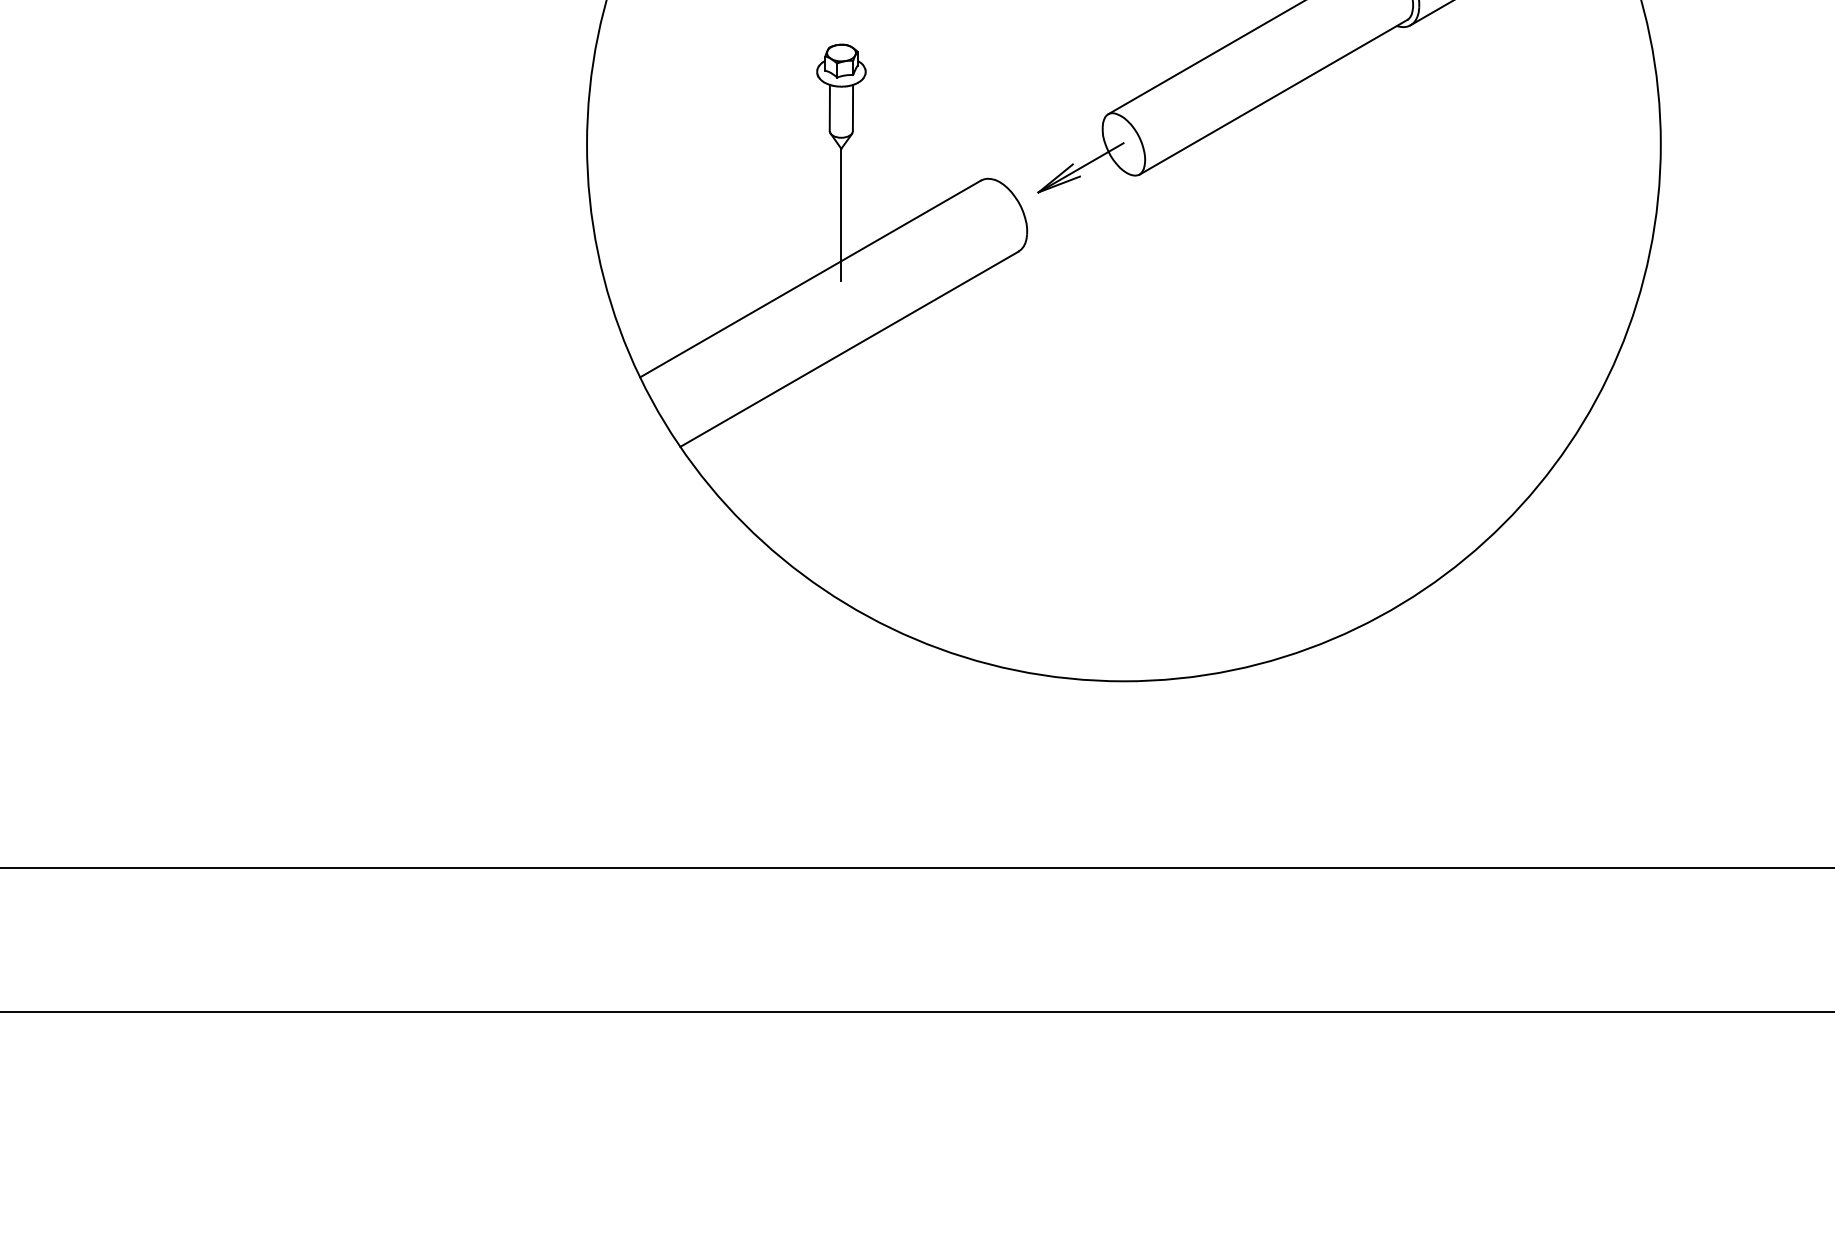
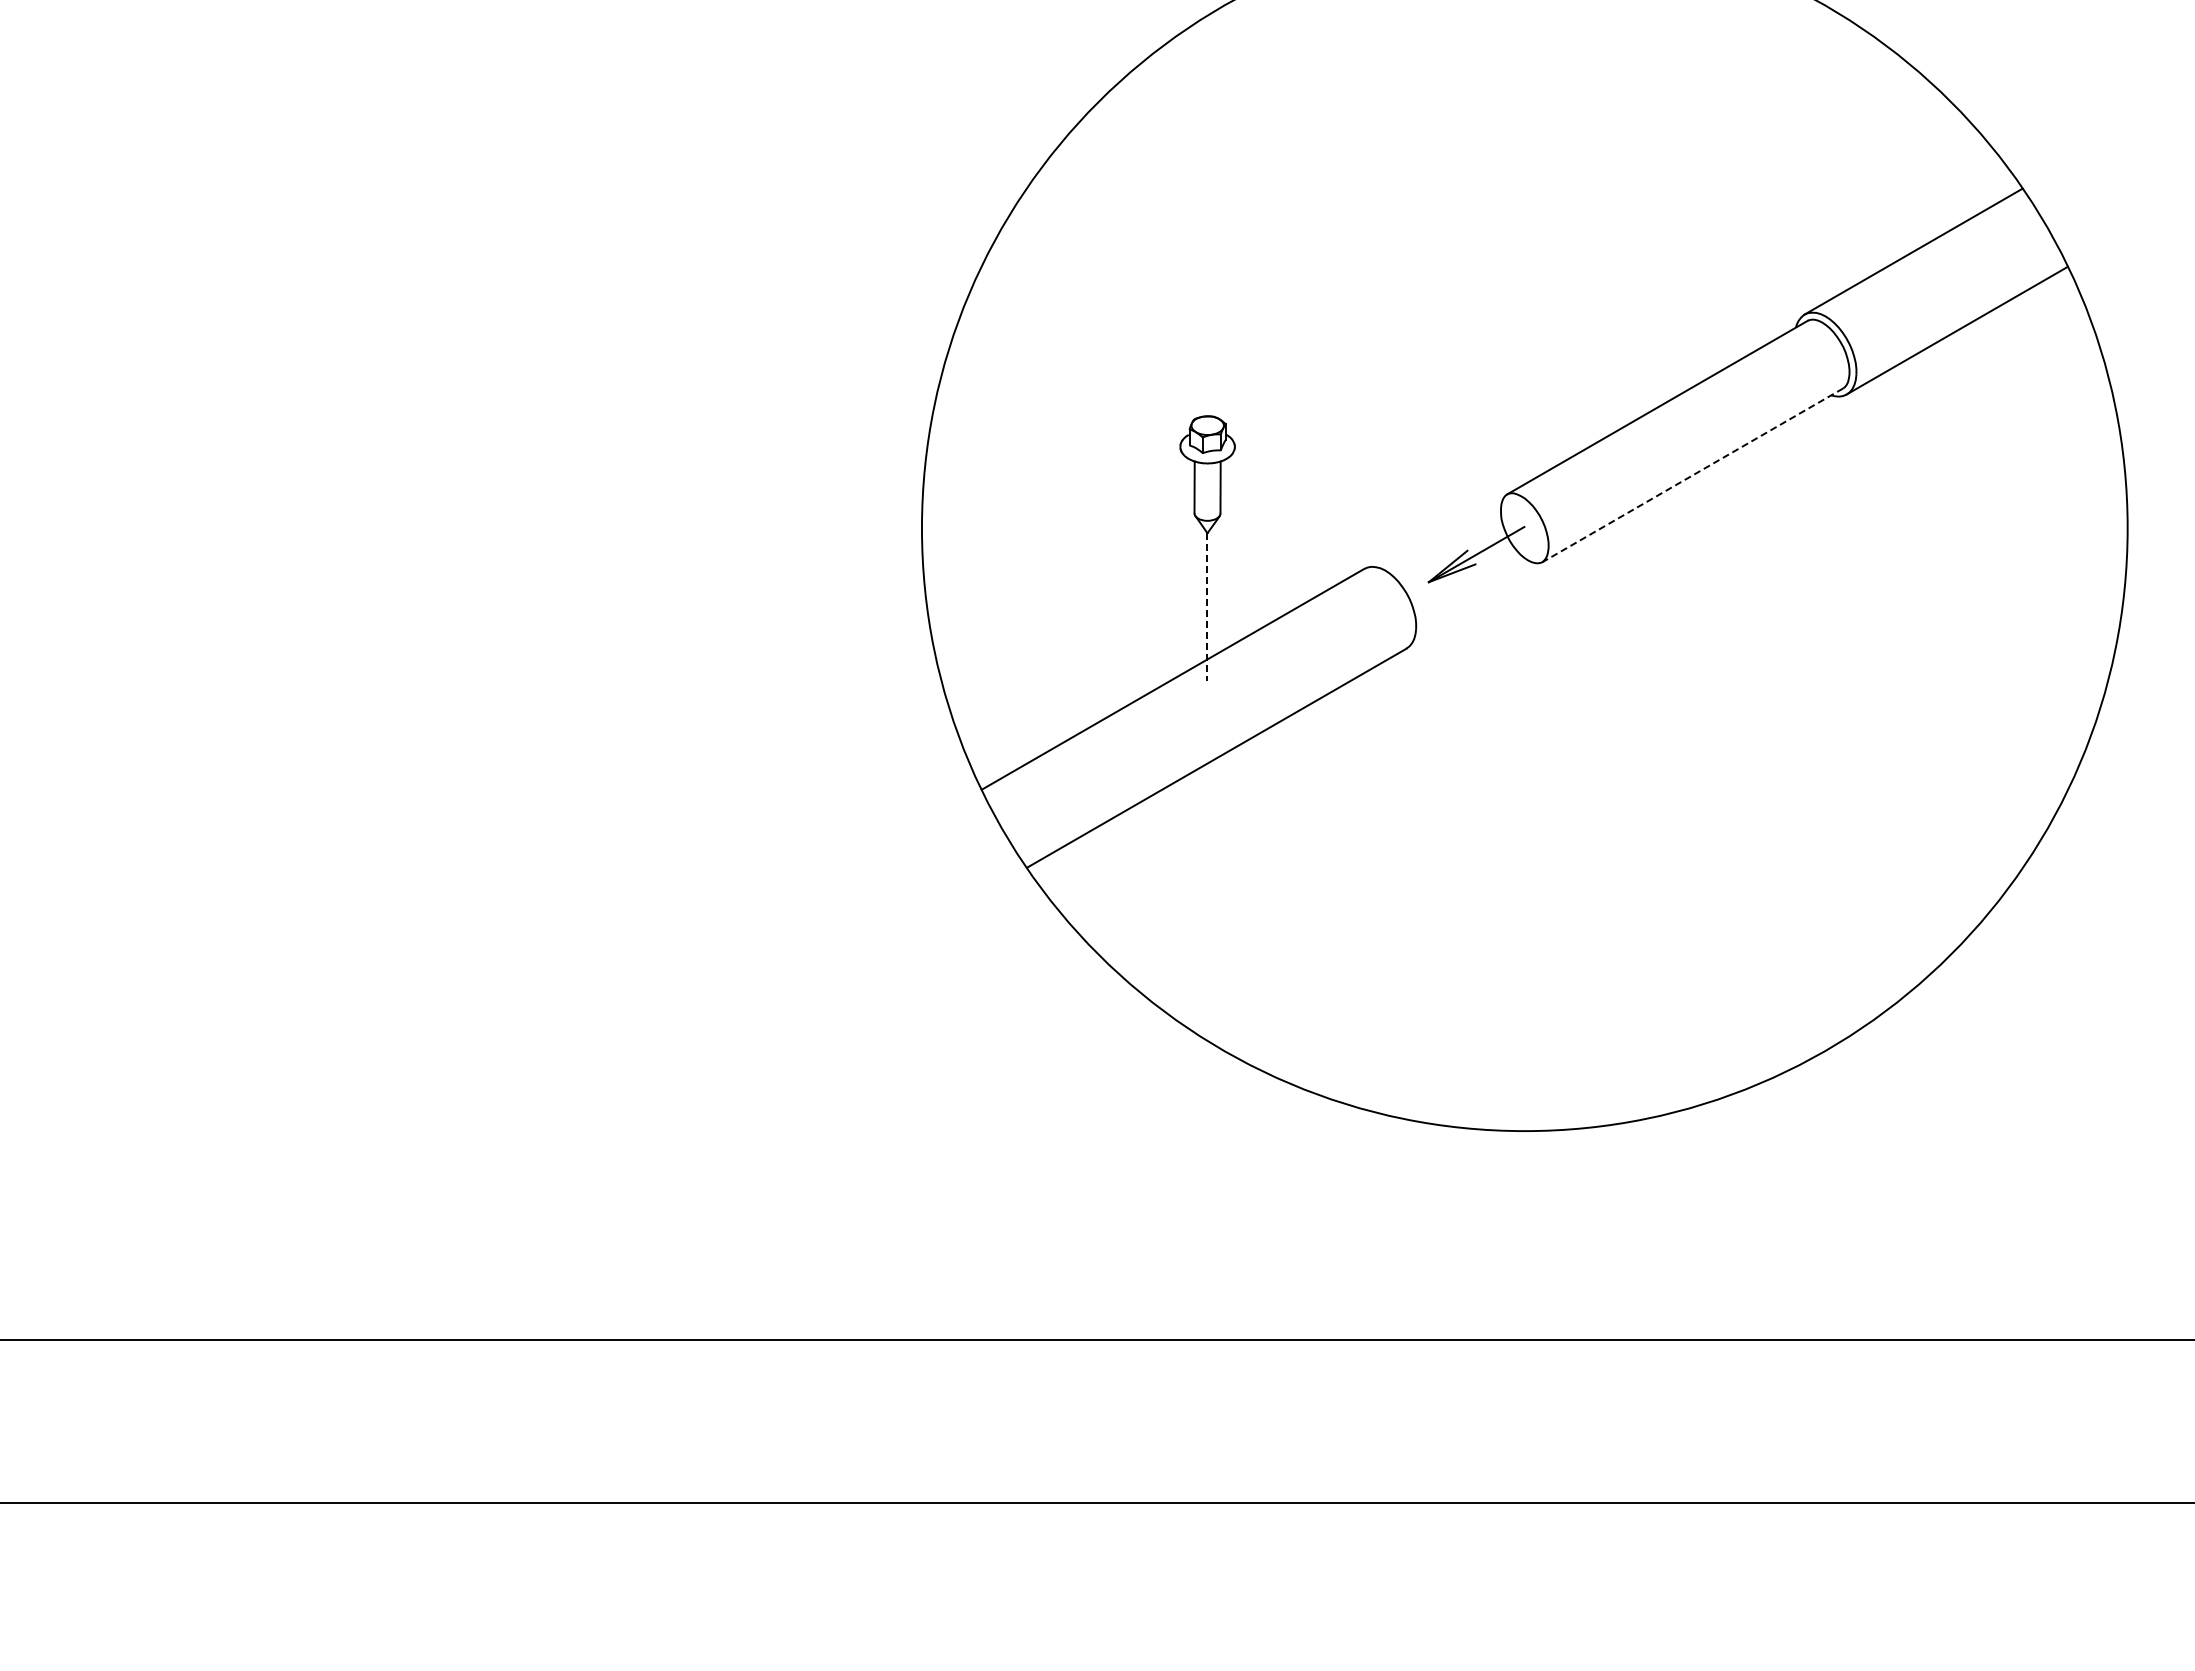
line: (1273, 97) -> (1692, 475), solid -> dashed
line: (841, 214) -> (1207, 607), solid -> dashed

